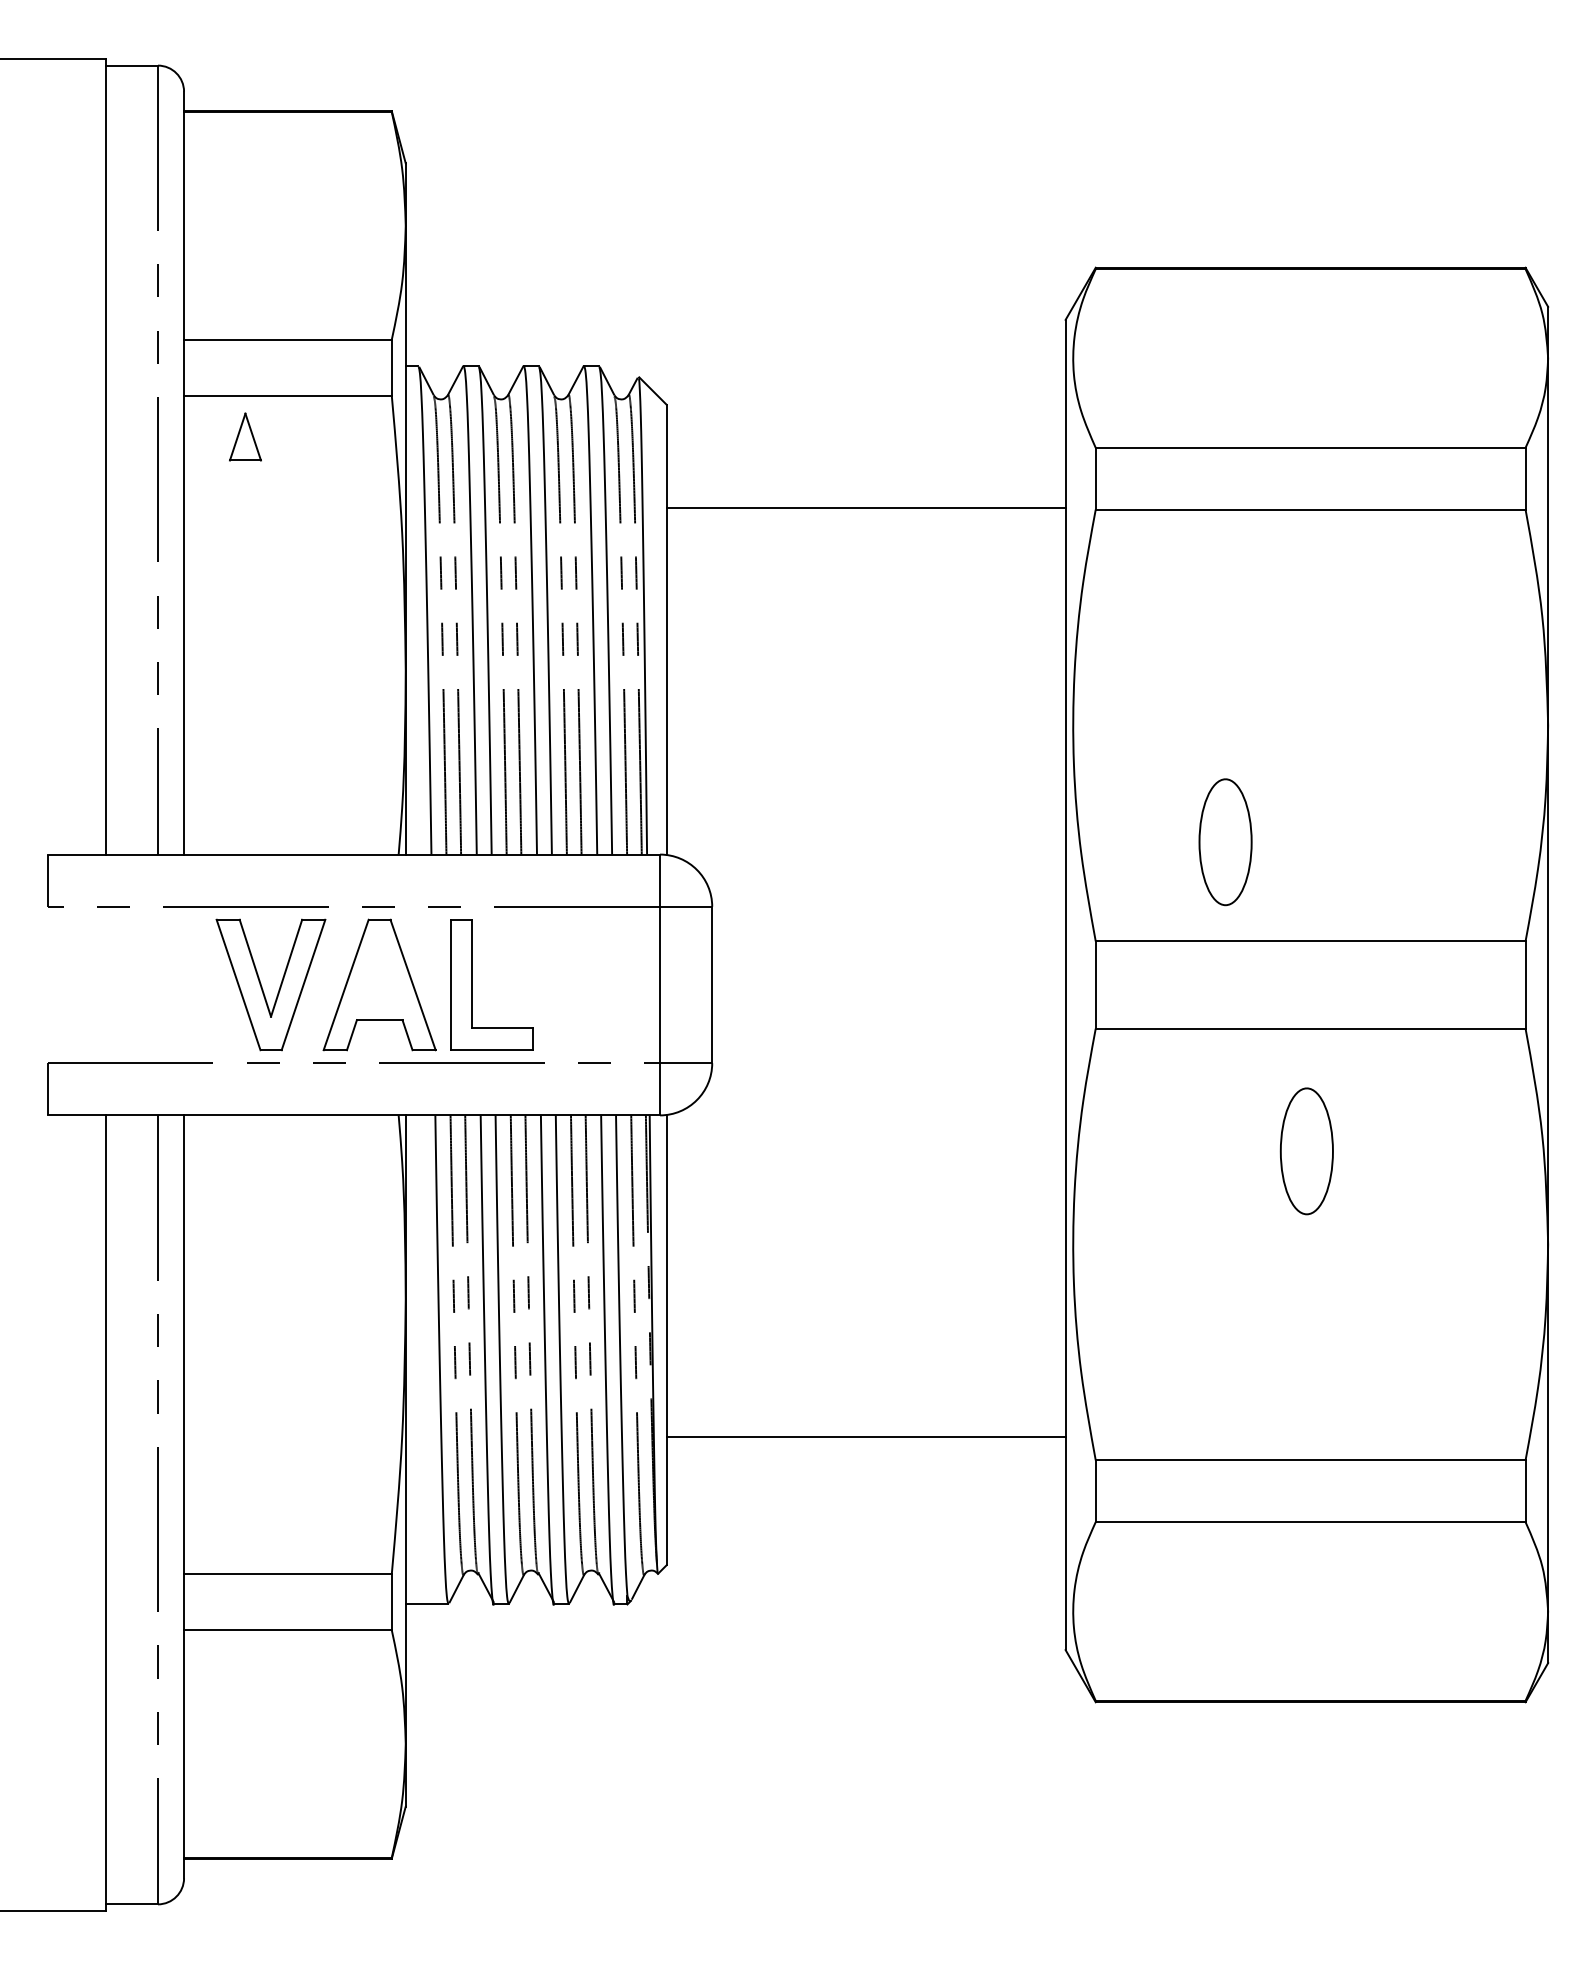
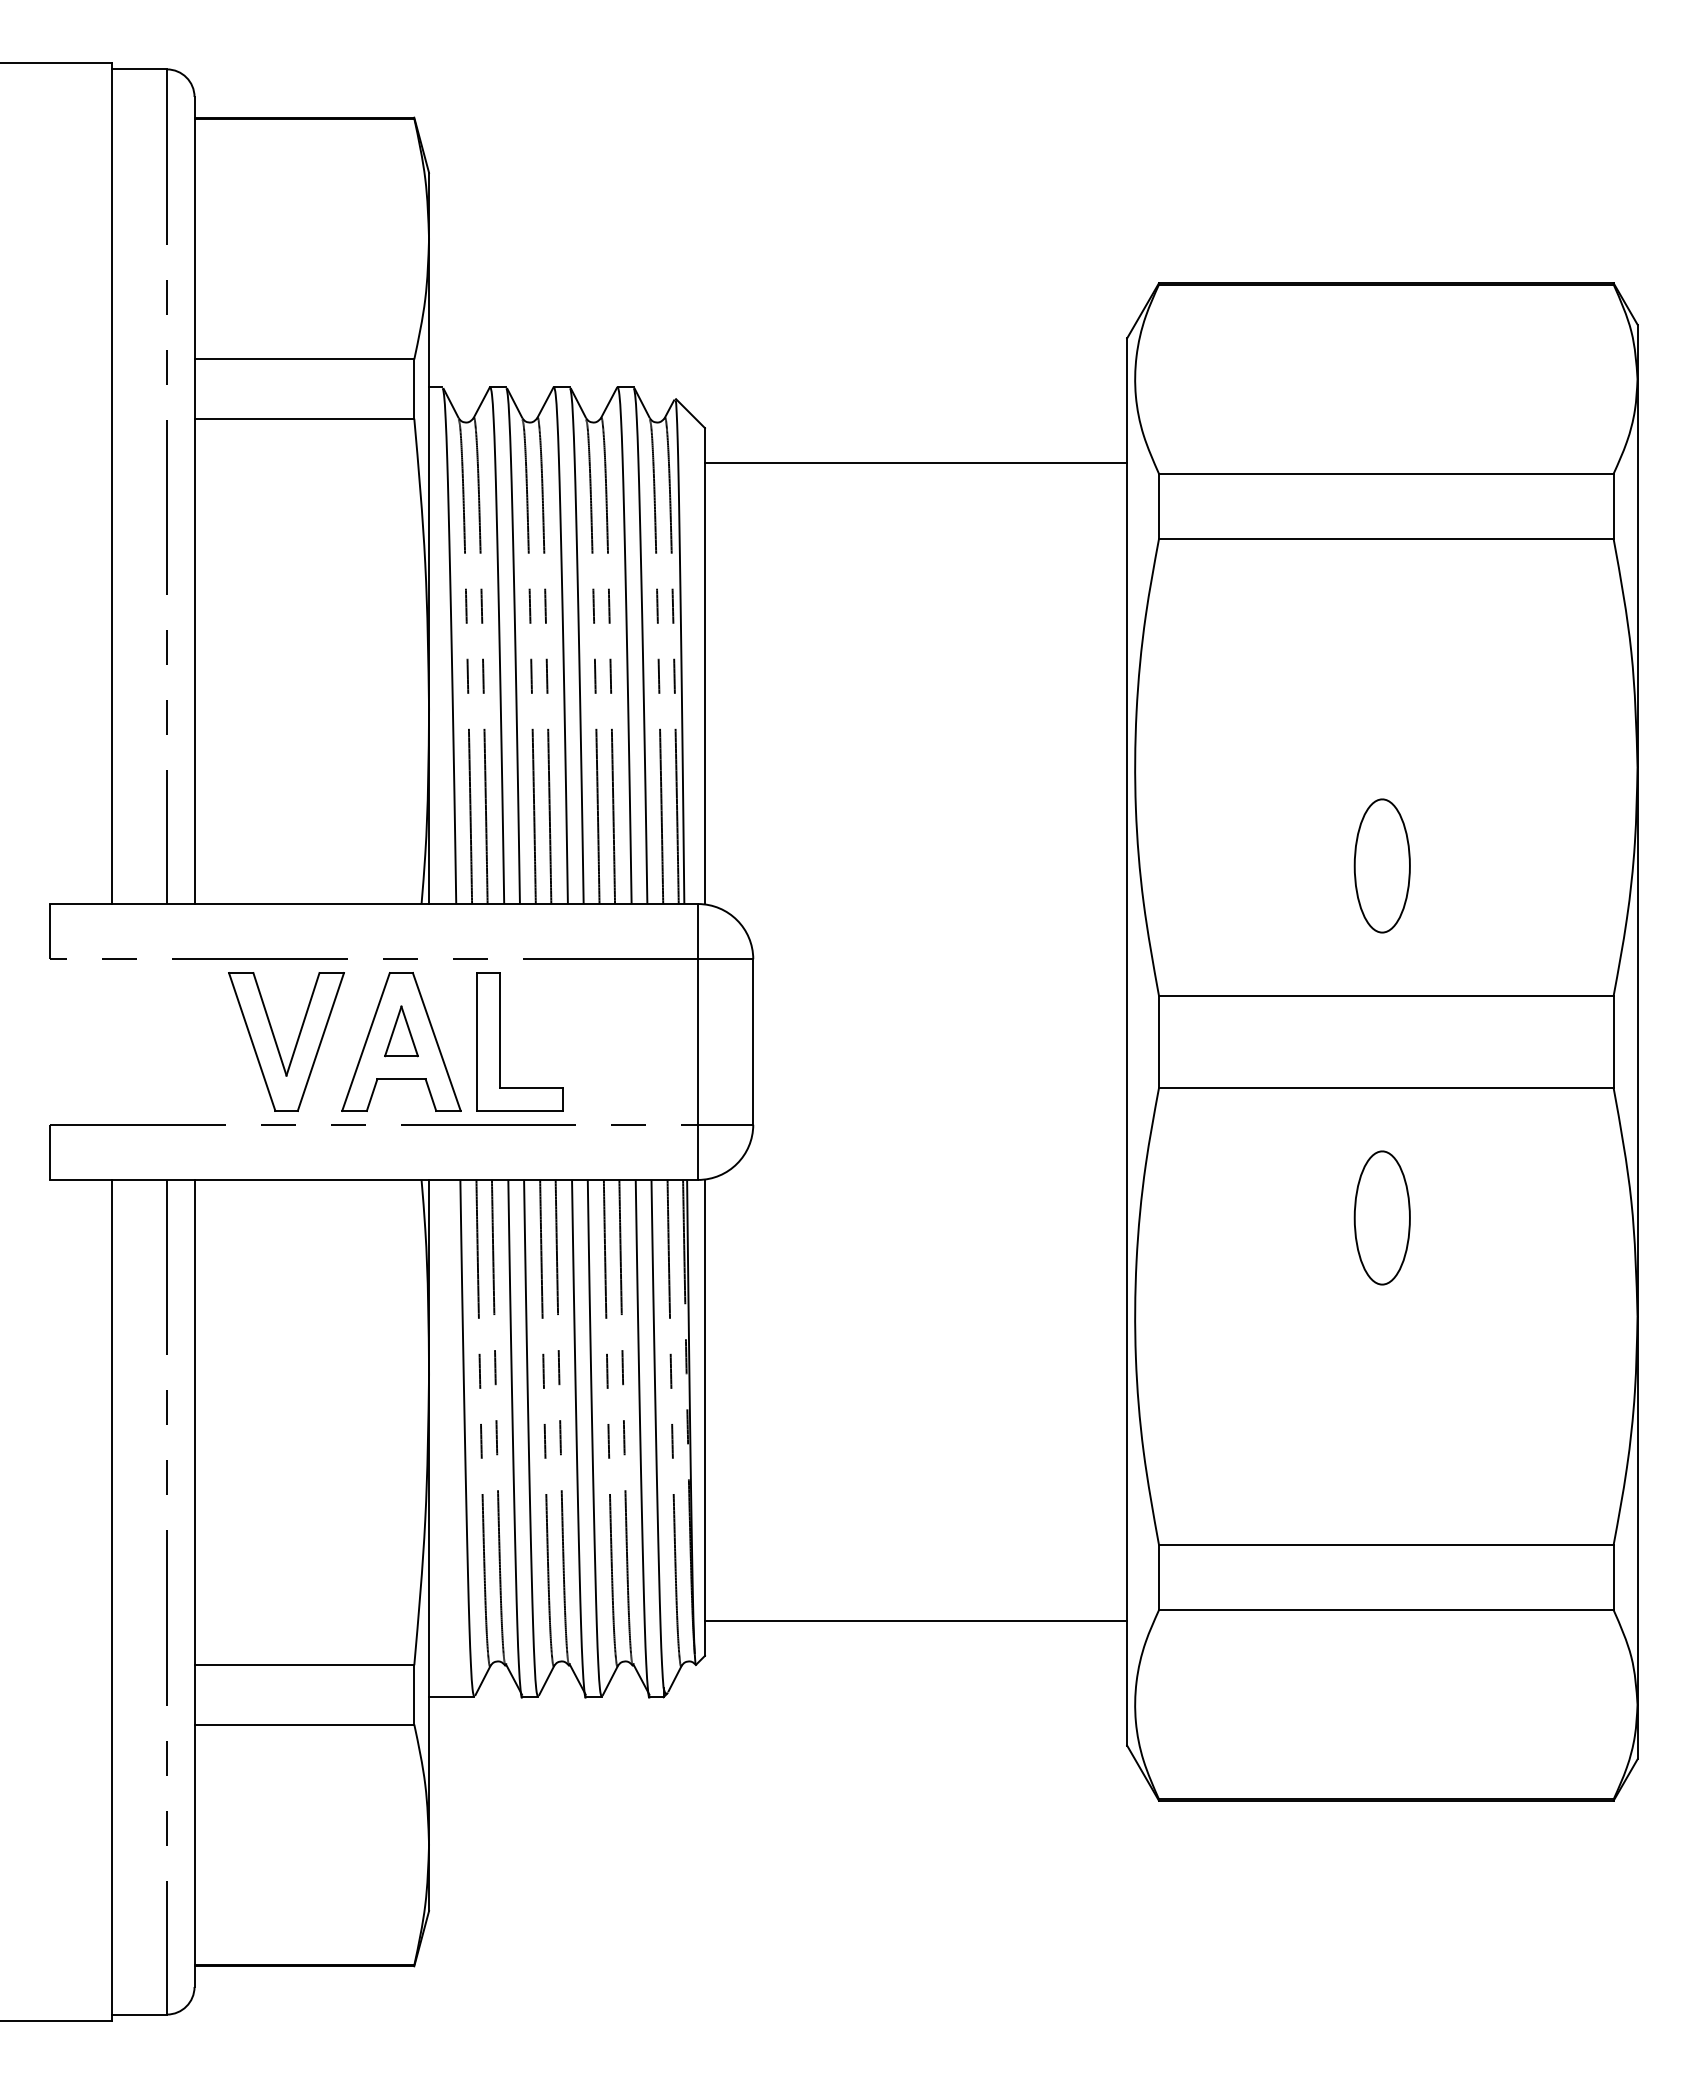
part: (245, 437) -> (401, 1031), moved
line: (865, 508) -> (915, 462), moved
part: (1224, 841) -> (1381, 865), moved
line: (865, 1437) -> (915, 1621), moved

